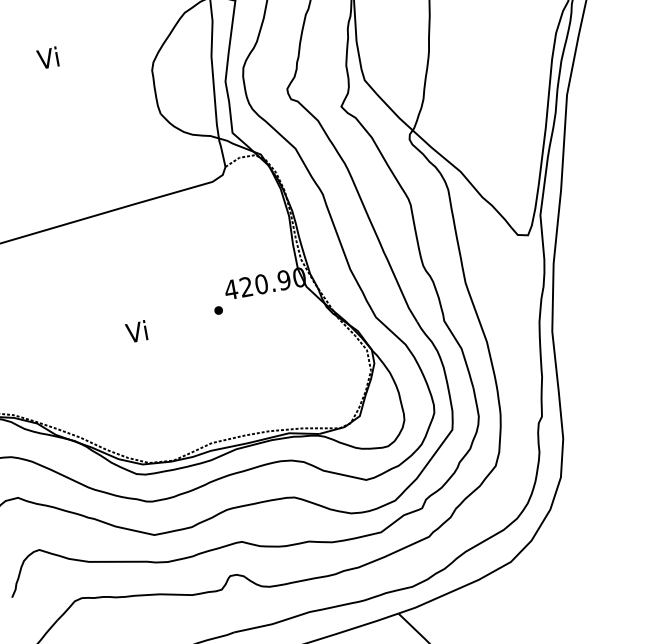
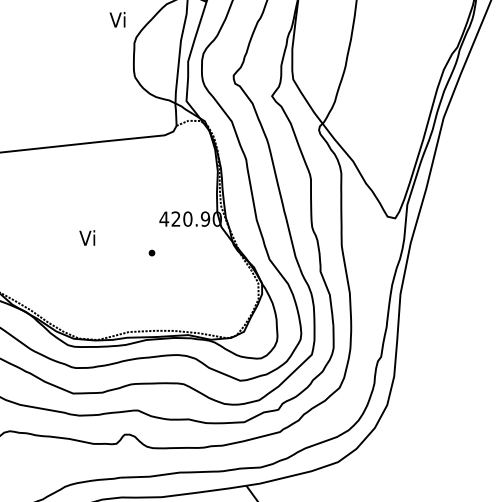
text: (47, 57) -> (117, 19), moved
part: (217, 309) -> (151, 252), moved

